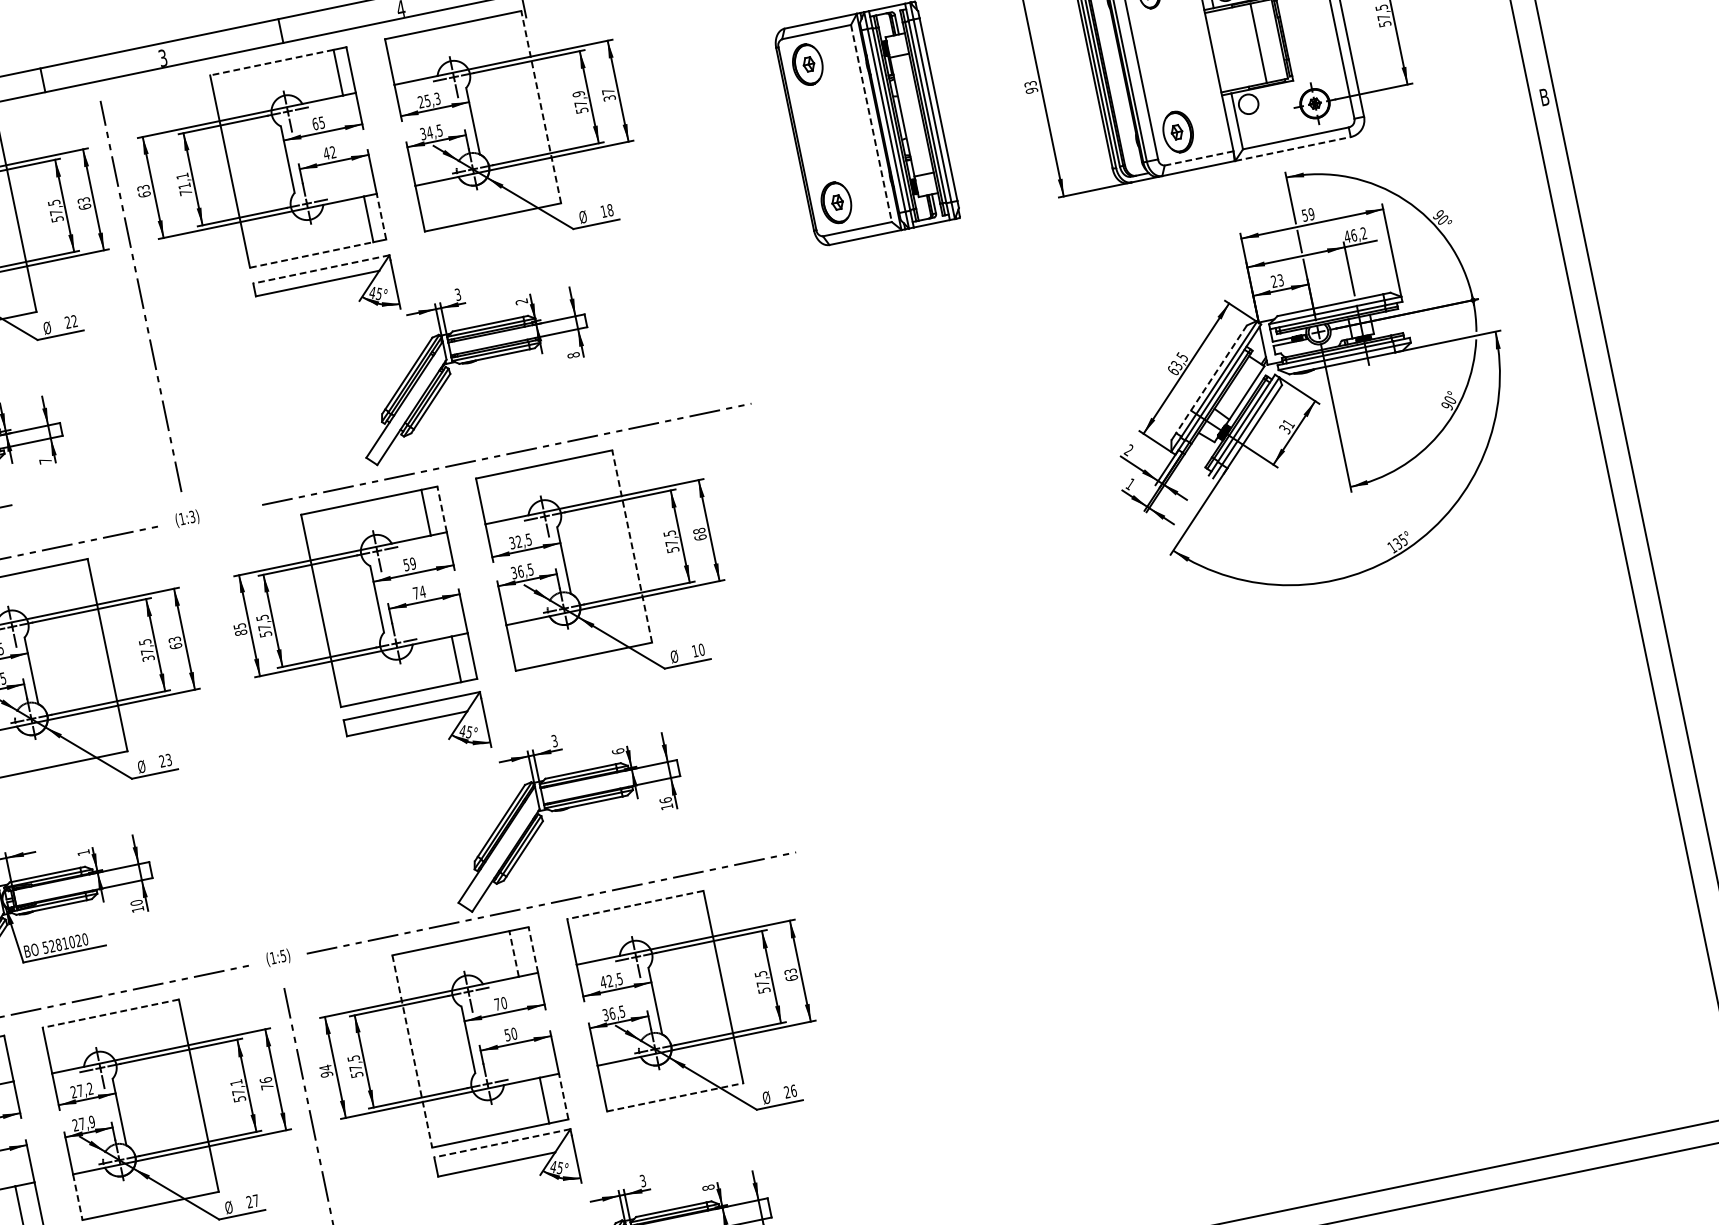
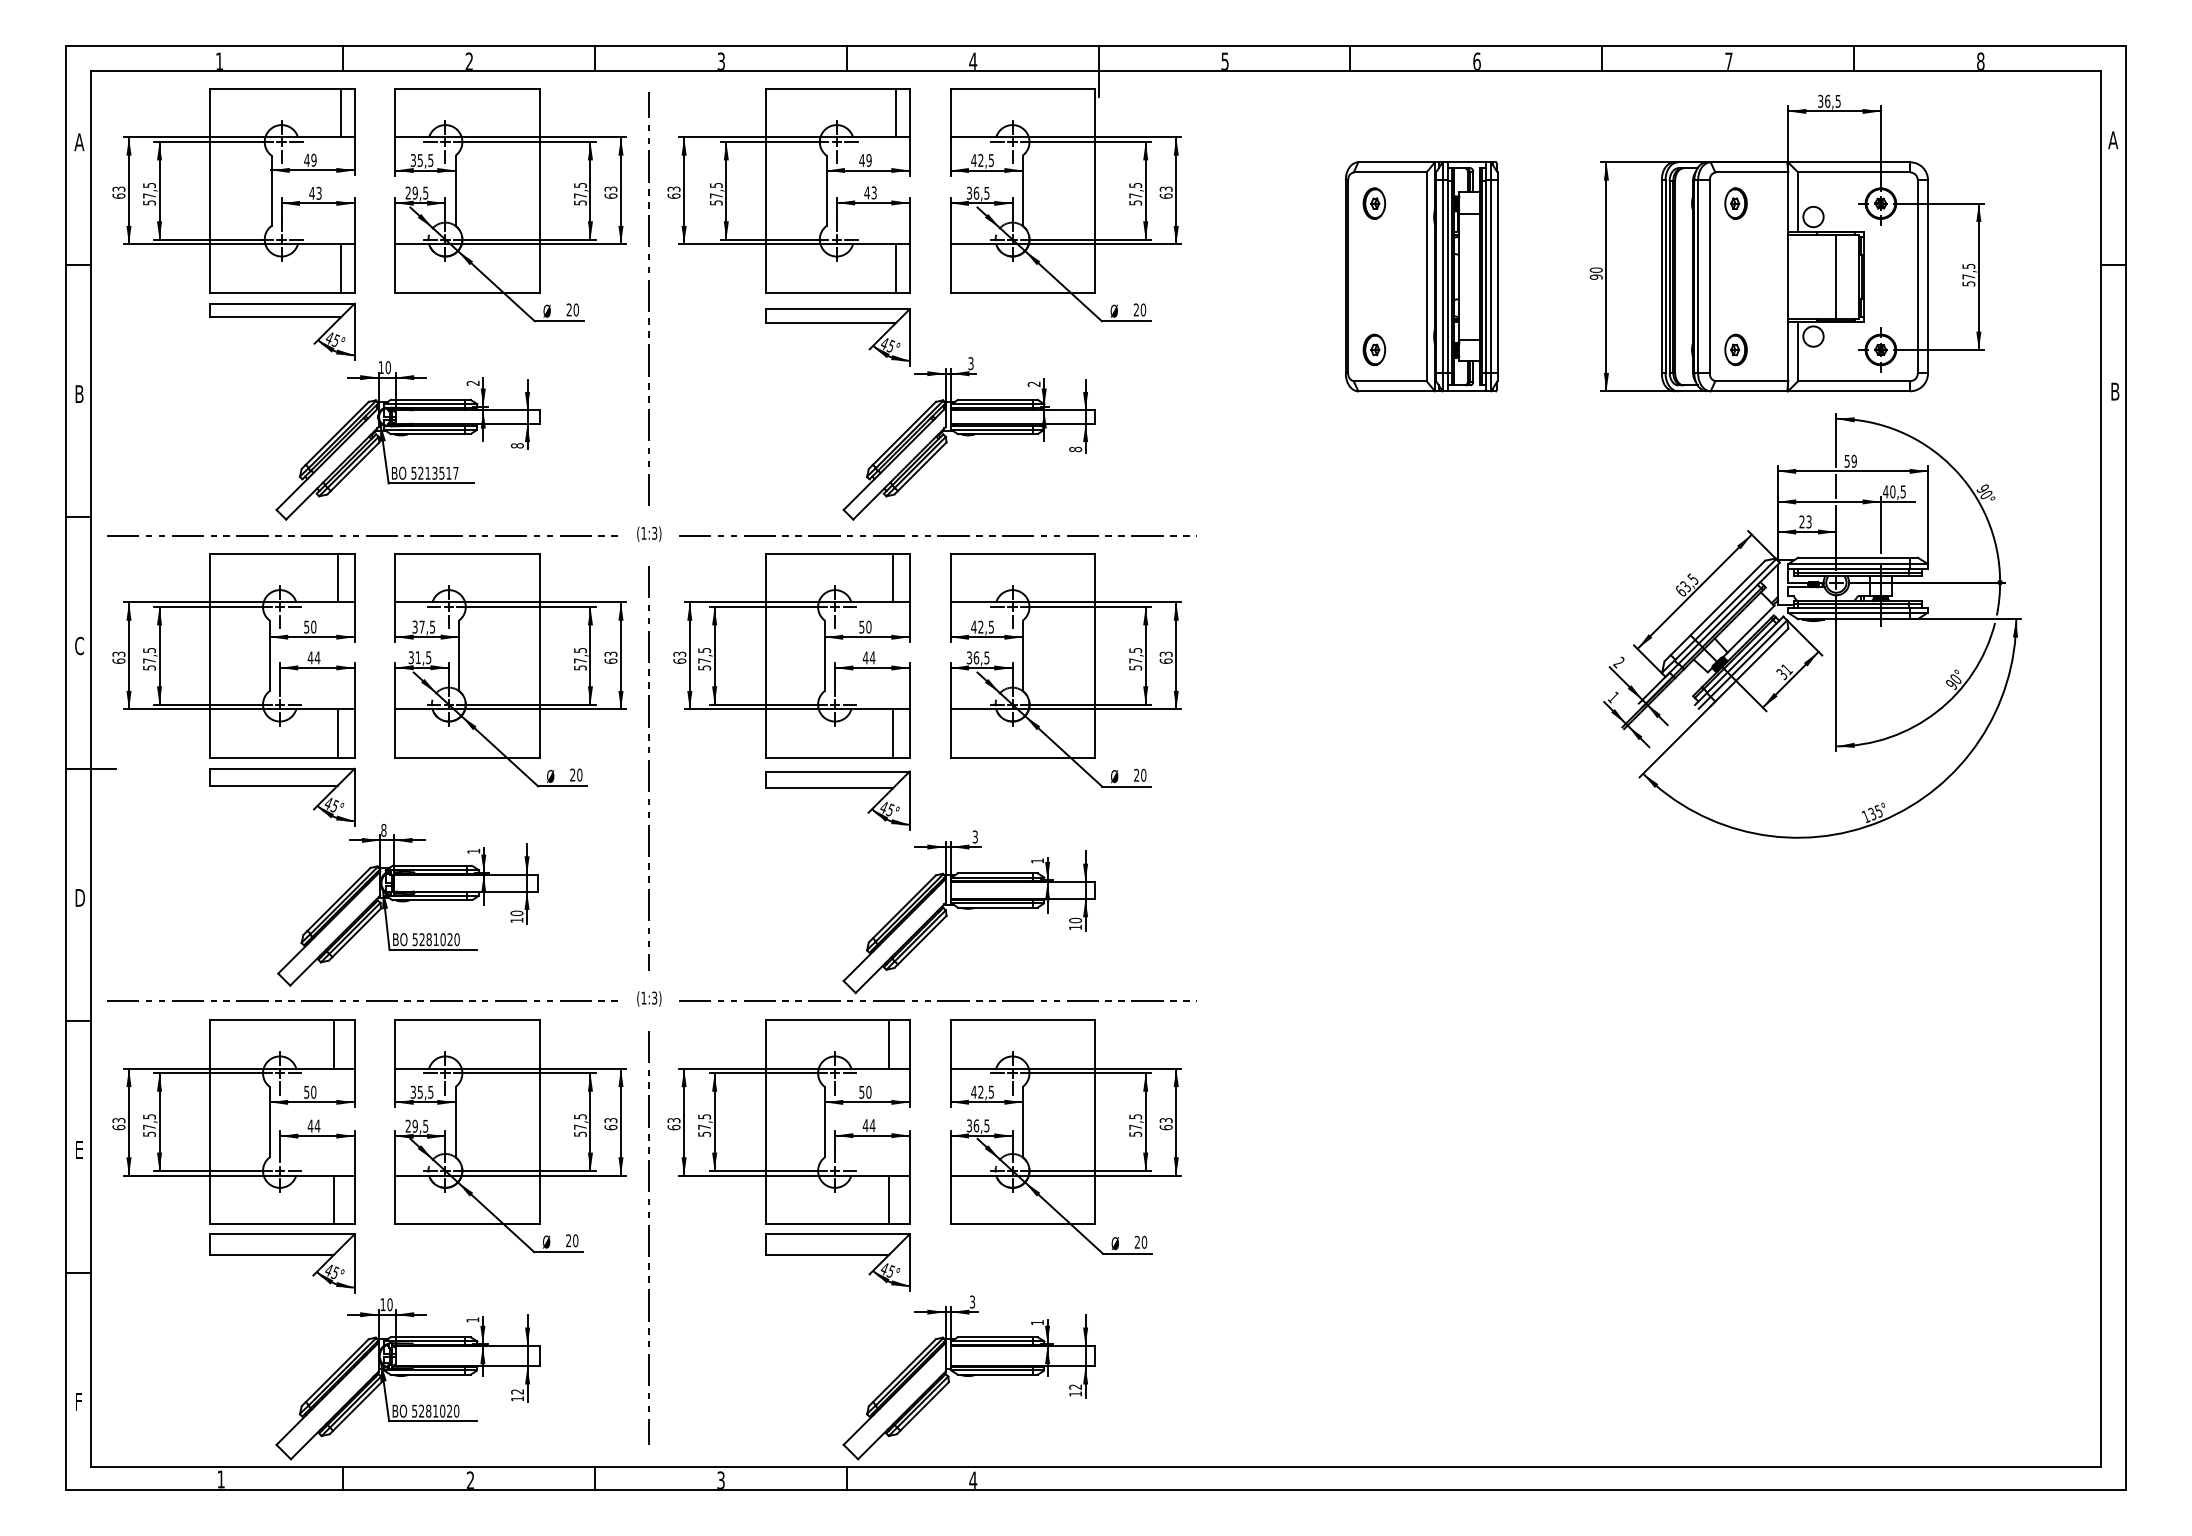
line: (271, 63) -> (830, 89), dashed -> solid
part: (807, 64) -> (1374, 203), size x0.71
text: (1030, 83) -> (1596, 269), 93 -> 90
text: (578, 94) -> (1135, 185), 57,9 -> 57,5
text: (608, 94) -> (1165, 192), 37 -> 63
text: (429, 100) -> (982, 160), 25,3 -> 42,5
line: (540, 106) -> (1094, 190), dashed -> solid
text: (318, 123) -> (865, 160), 65 -> 49
line: (871, 124) -> (1426, 277), dashed -> solid
text: (429, 131) -> (976, 192), 34,5 -> 36,5
part: (1177, 131) -> (1735, 349), size x0.71
line: (1293, 149) -> (1849, 391), dashed -> solid
text: (332, 153) -> (873, 193), 42 -> 43
line: (1198, 158) -> (1751, 381), dashed -> solid
text: (184, 184) -> (716, 194), 71,1 -> 57,5
part: (836, 202) -> (1374, 349), size x0.71
text: (606, 210) -> (1139, 309), 18 -> 20
line: (381, 215) -> (909, 267), dashed -> solid
text: (1358, 234) -> (1897, 491), 46,2 -> 40,5
line: (312, 254) -> (831, 292), dashed -> solid
line: (321, 269) -> (837, 309), dashed -> solid
text: (73, 320) -> (575, 309), 22 -> 20
line: (1211, 378) -> (1718, 607), dashed -> solid
line: (506, 454) -> (937, 535), moved
text: (44, 460) -> (516, 445), 7 -> 8
line: (441, 508) -> (909, 577), dashed -> solid
text: (698, 530) -> (1165, 653), 68 -> 63
text: (511, 542) -> (973, 626), 32,5 -> 42,5
line: (631, 546) -> (1094, 655), dashed -> solid
text: (412, 564) -> (868, 627), 59 -> 50
text: (415, 592) -> (865, 657), 74 -> 44
text: (240, 629) -> (679, 657), 85 -> 63
text: (694, 650) -> (1136, 774), 10 -> 20
text: (147, 658) -> (579, 667), 37,5 -> 57,5
line: (232, 740) -> (648, 768), added
text: (618, 751) -> (1037, 860), 6 -> 1
text: (168, 759) -> (579, 774), 23 -> 20
text: (665, 799) -> (1075, 919), 16 -> 10
line: (635, 905) -> (1022, 1020), dashed -> solid
line: (533, 949) -> (909, 1044), dashed -> solid
line: (514, 953) -> (889, 1044), dashed -> solid
text: (283, 955) -> (654, 997), (1:5) -> (1:3)
text: (497, 1004) -> (861, 1092), 70 -> 50
line: (110, 1013) -> (467, 1020), dashed -> solid
text: (510, 1034) -> (868, 1125), 50 -> 44
line: (412, 1051) -> (765, 1122), dashed -> solid
text: (325, 1070) -> (673, 1123), 94 -> 63
text: (236, 1082) -> (580, 1116), 57,1 -> 57,5
text: (266, 1083) -> (610, 1123), 76 -> 63
text: (81, 1089) -> (421, 1091), 27,2 -> 35,5
text: (793, 1090) -> (1144, 1241), 26 -> 20
line: (563, 1096) -> (909, 1199), dashed -> solid
line: (675, 1096) -> (1023, 1223), dashed -> solid
text: (87, 1122) -> (420, 1125), 27,9 -> 29,5
line: (502, 1143) -> (837, 1234), dashed -> solid
text: (708, 1187) -> (1037, 1322), 8 -> 1
line: (78, 1197) -> (395, 1200), dashed -> solid
text: (255, 1200) -> (575, 1240), 27 -> 20

